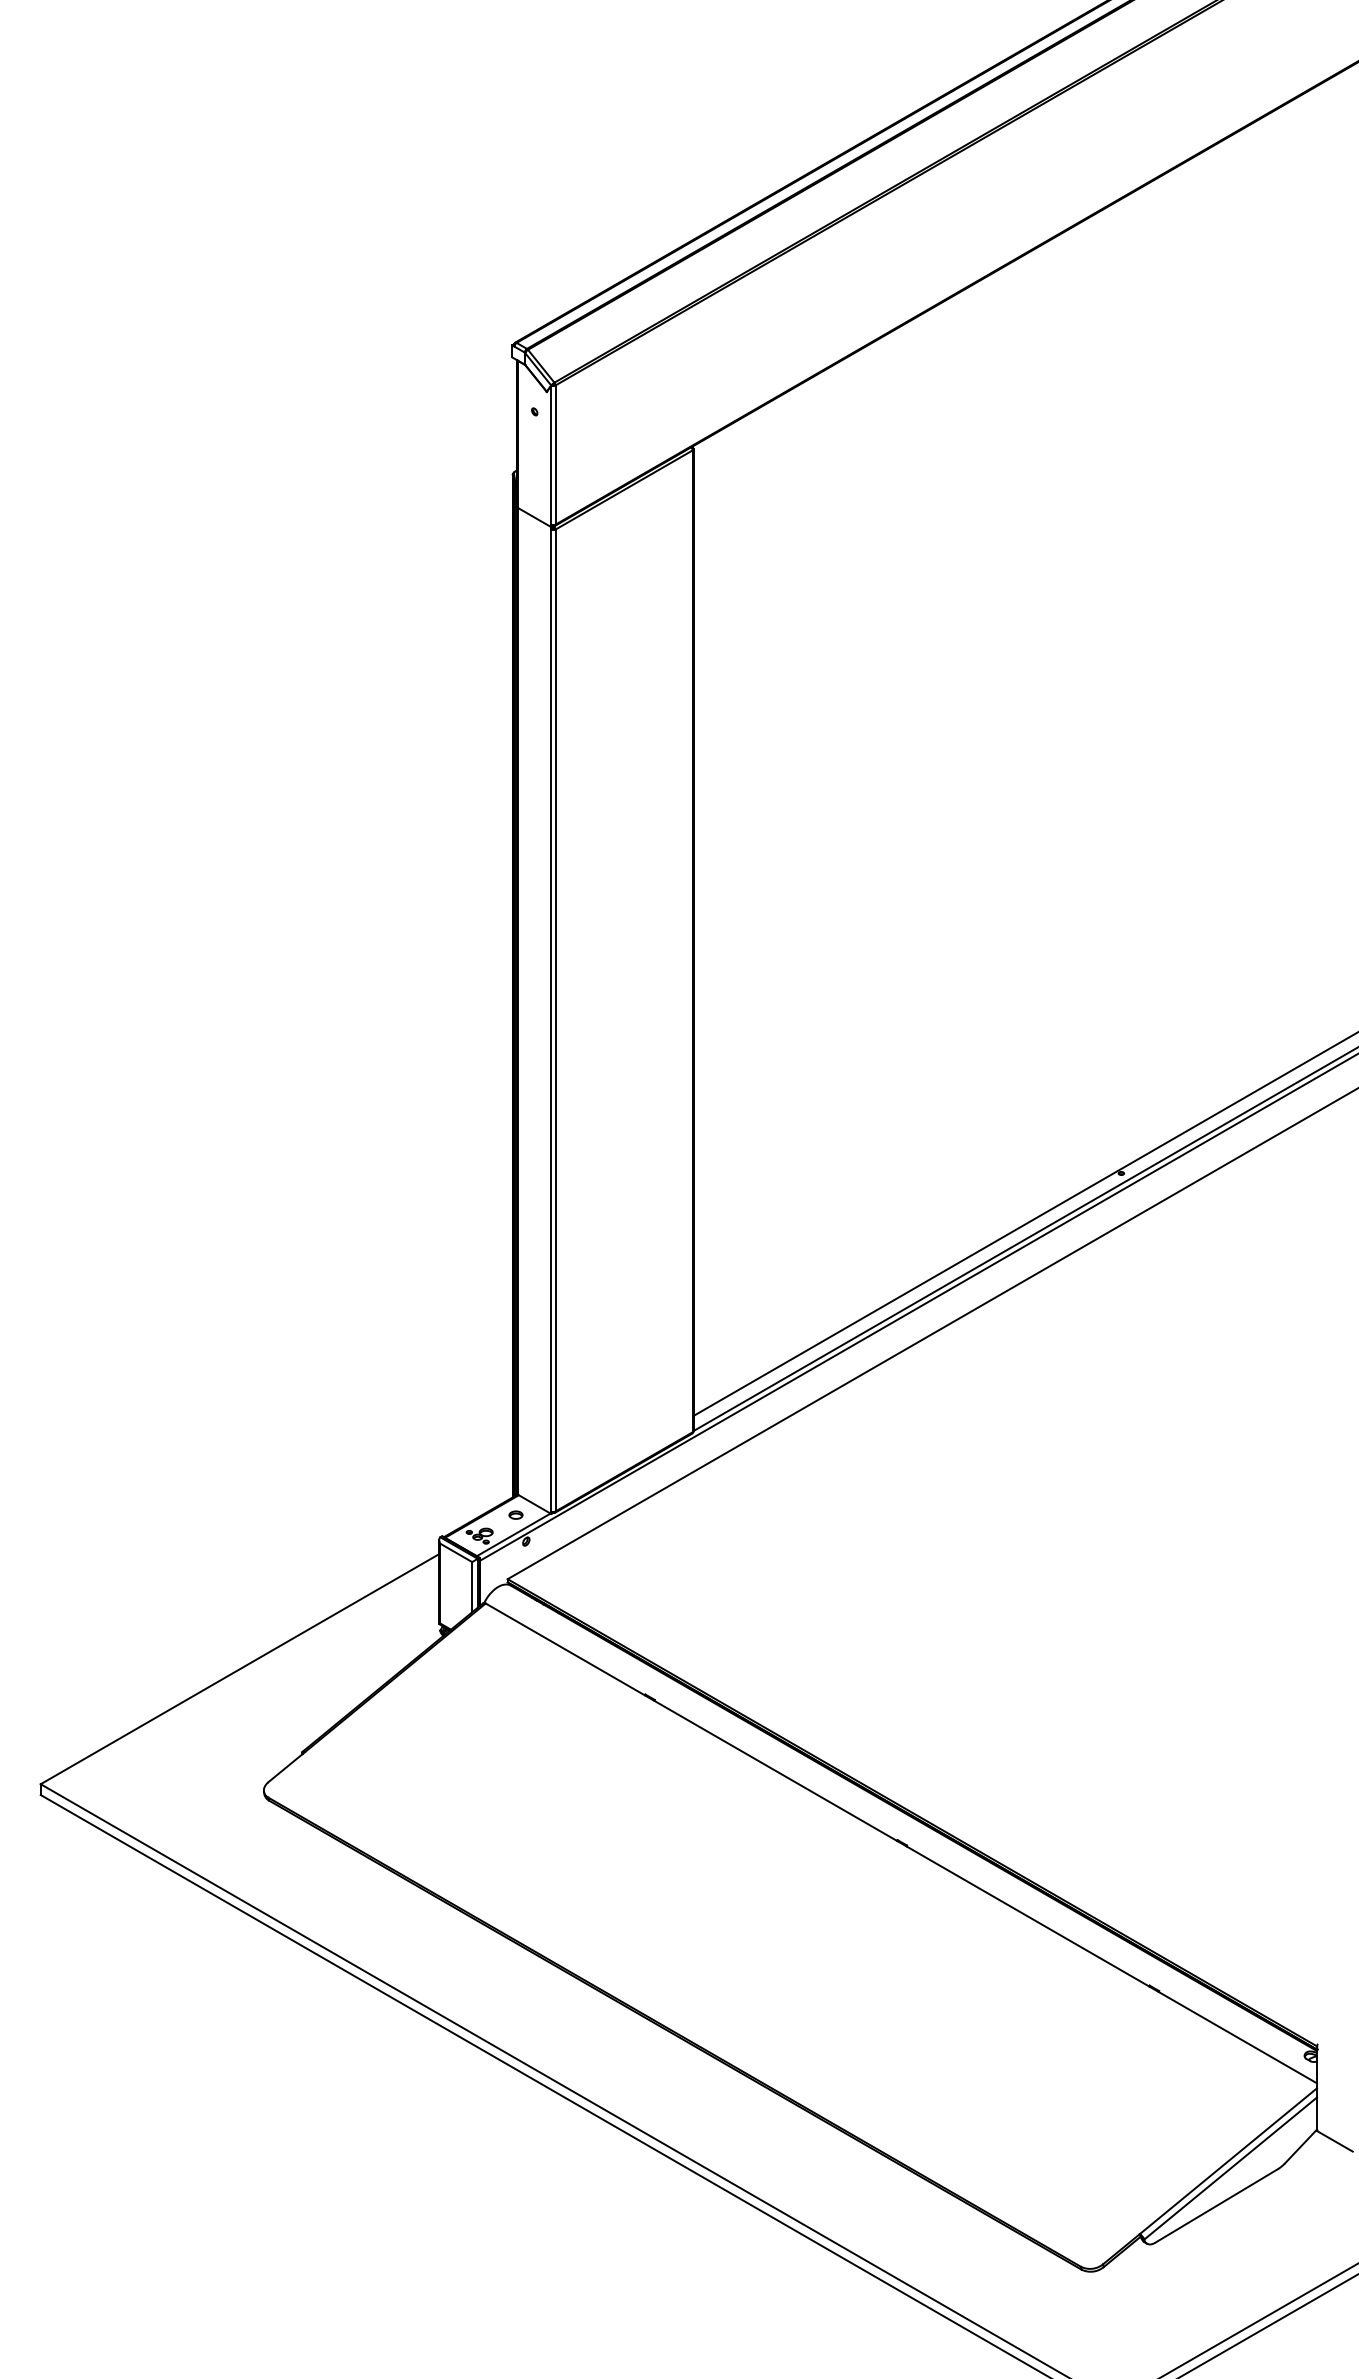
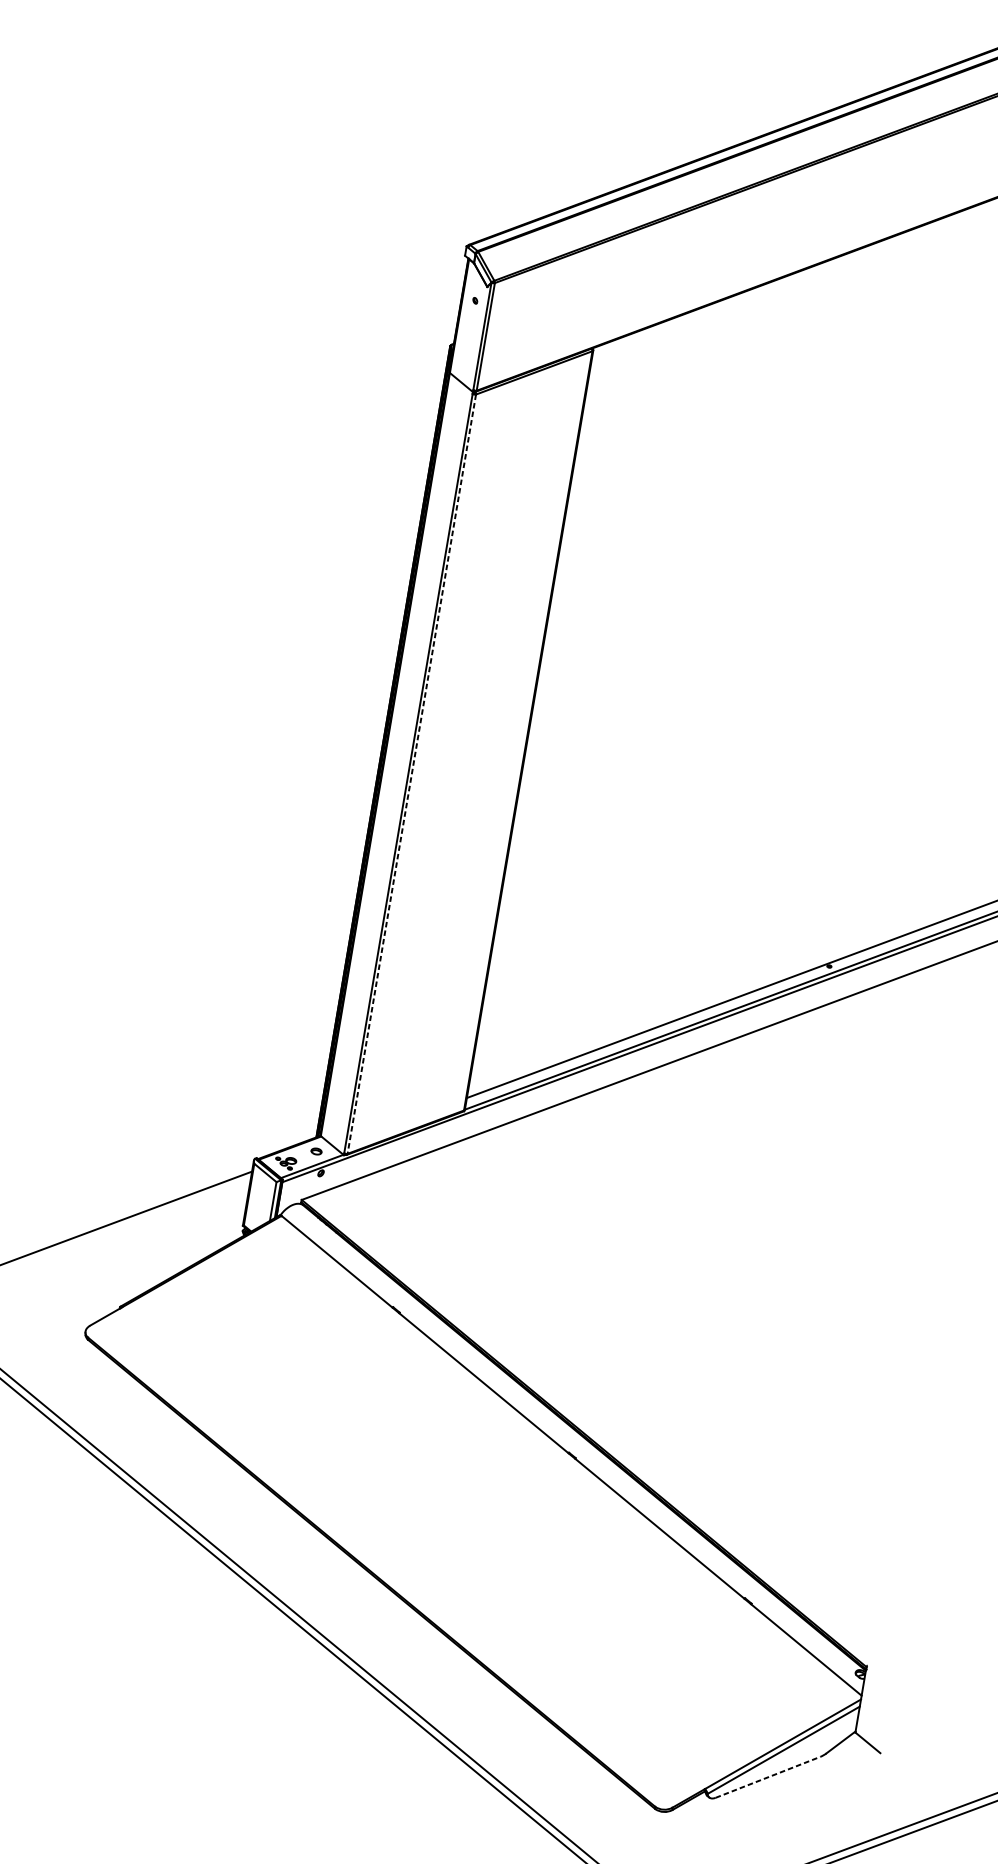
line: (555, 1020) -> (411, 774), solid -> dashed
line: (1216, 2205) -> (767, 1777), solid -> dashed

